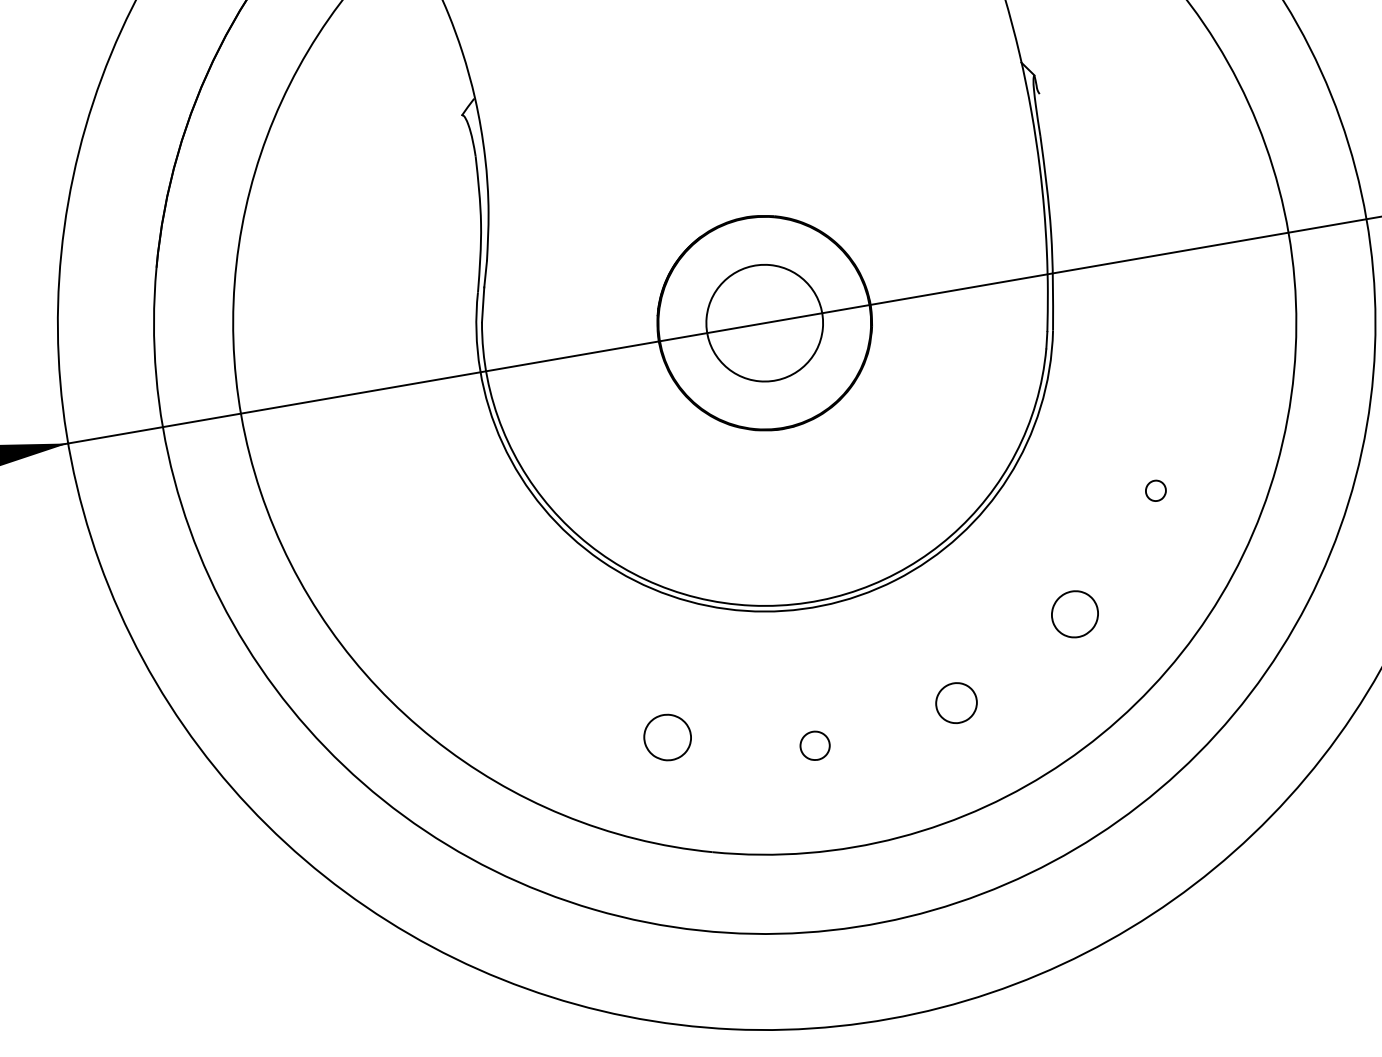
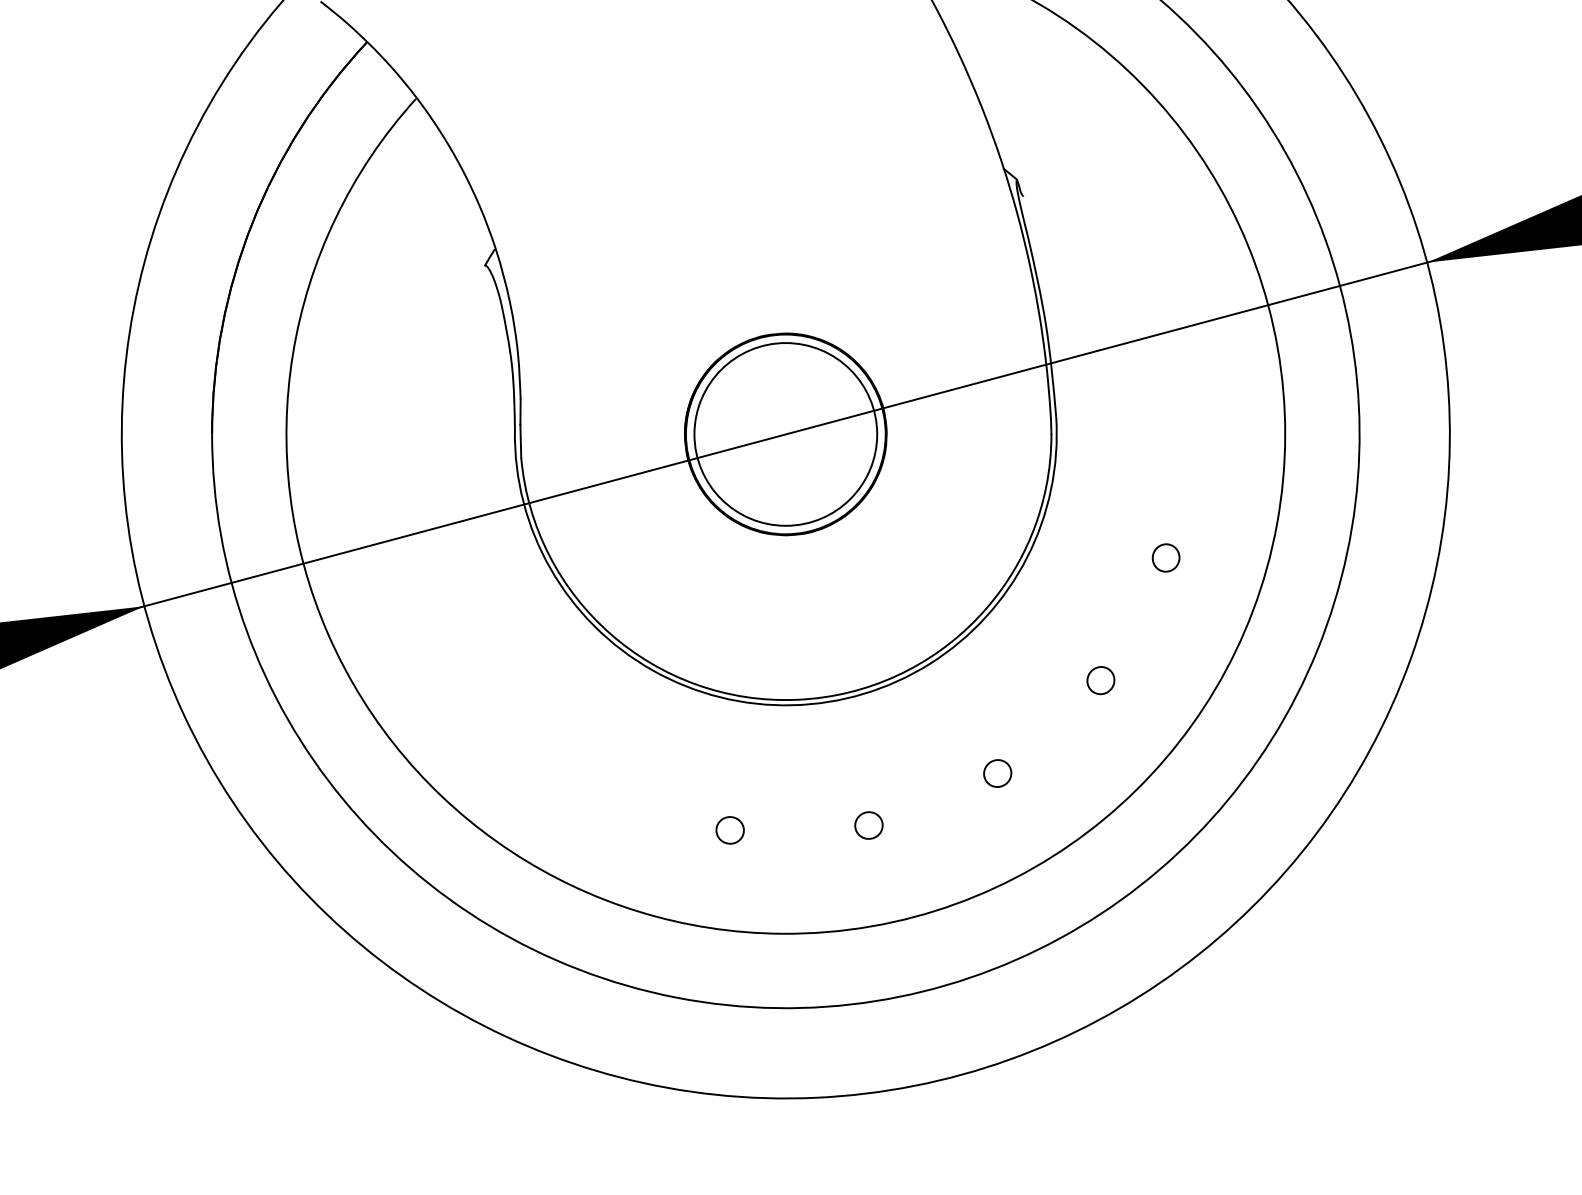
circle: (764, 323) -> (785, 434), size x1.67
part: (1155, 490) -> (1165, 557), size x1.43
part: (1074, 614) -> (1100, 680), size x0.62
part: (956, 703) -> (997, 773), size x0.71
part: (666, 737) -> (729, 830), size x0.62

